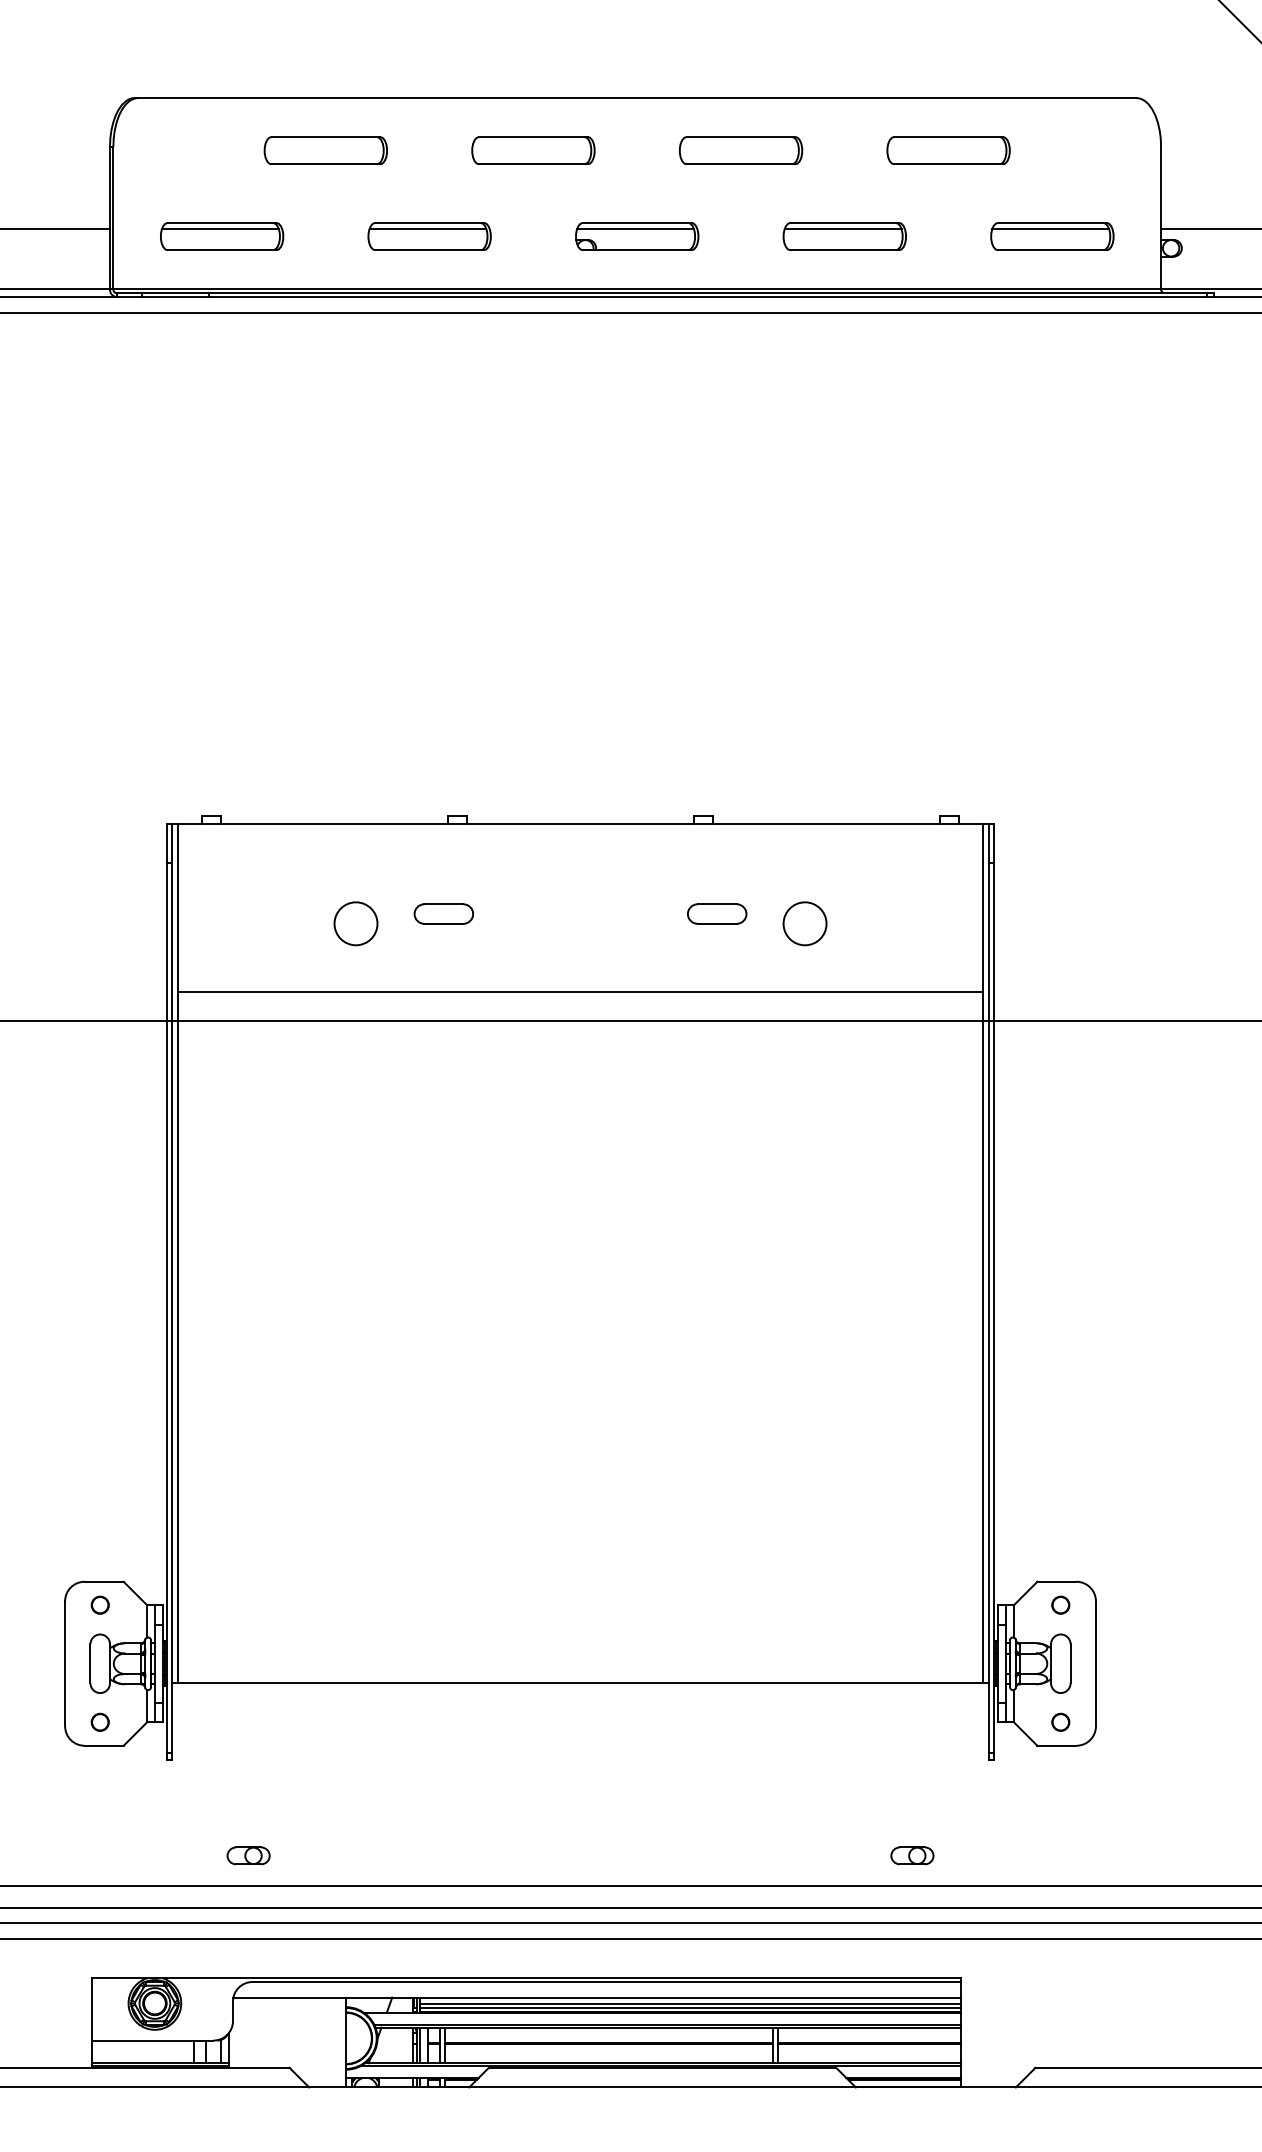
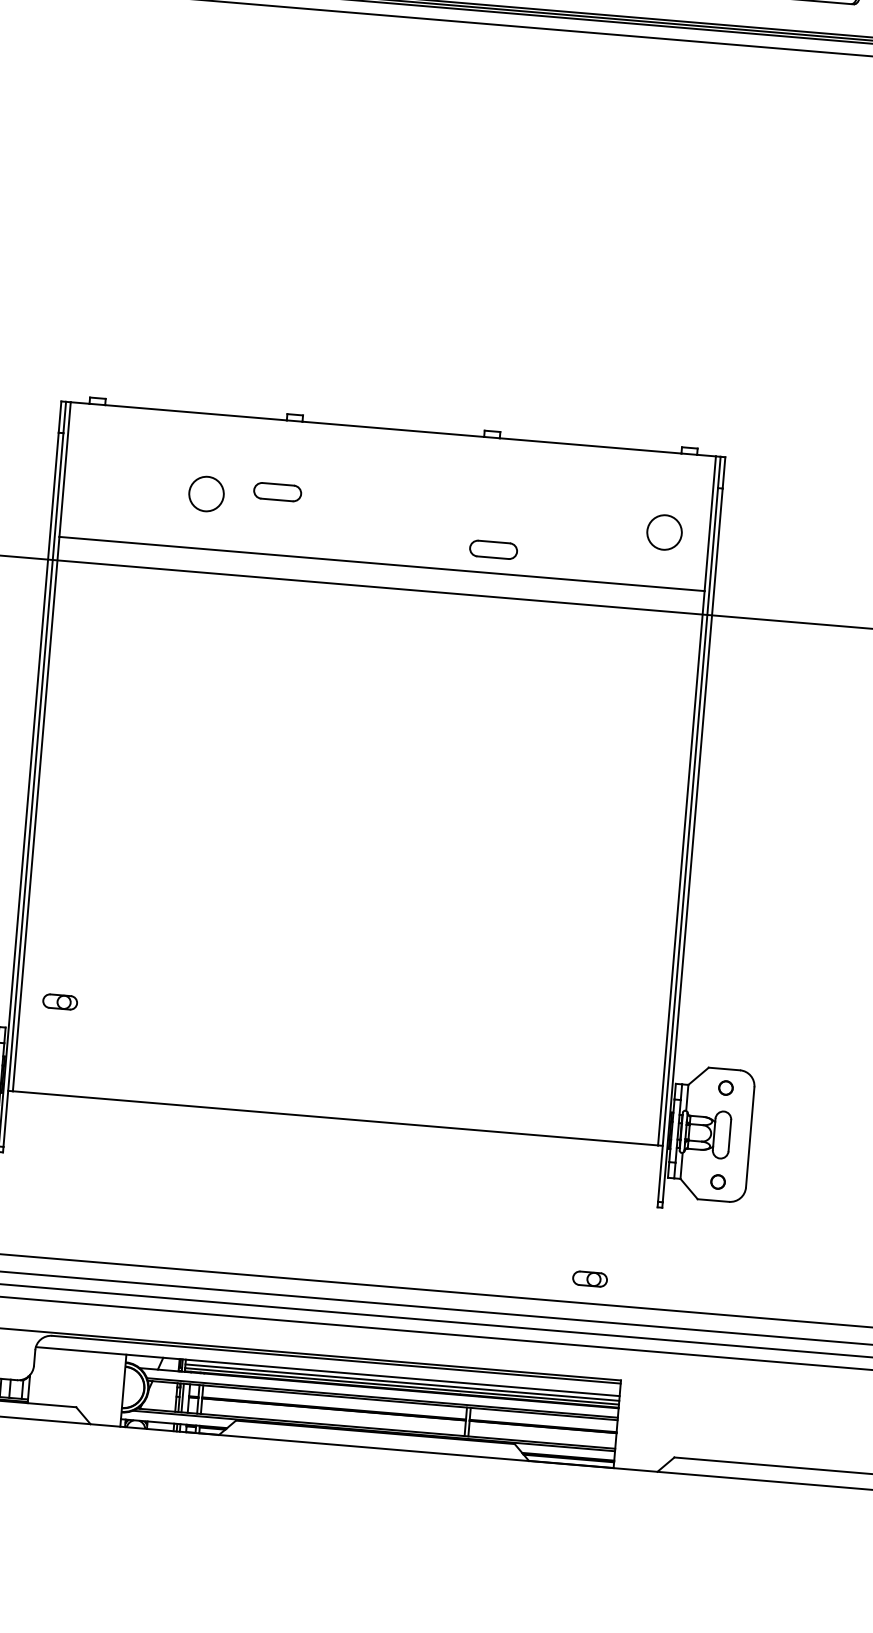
part: (717, 913) -> (493, 549), moved
circle: (804, 923) -> (664, 532), moved
part: (248, 1855) -> (60, 1001), moved

